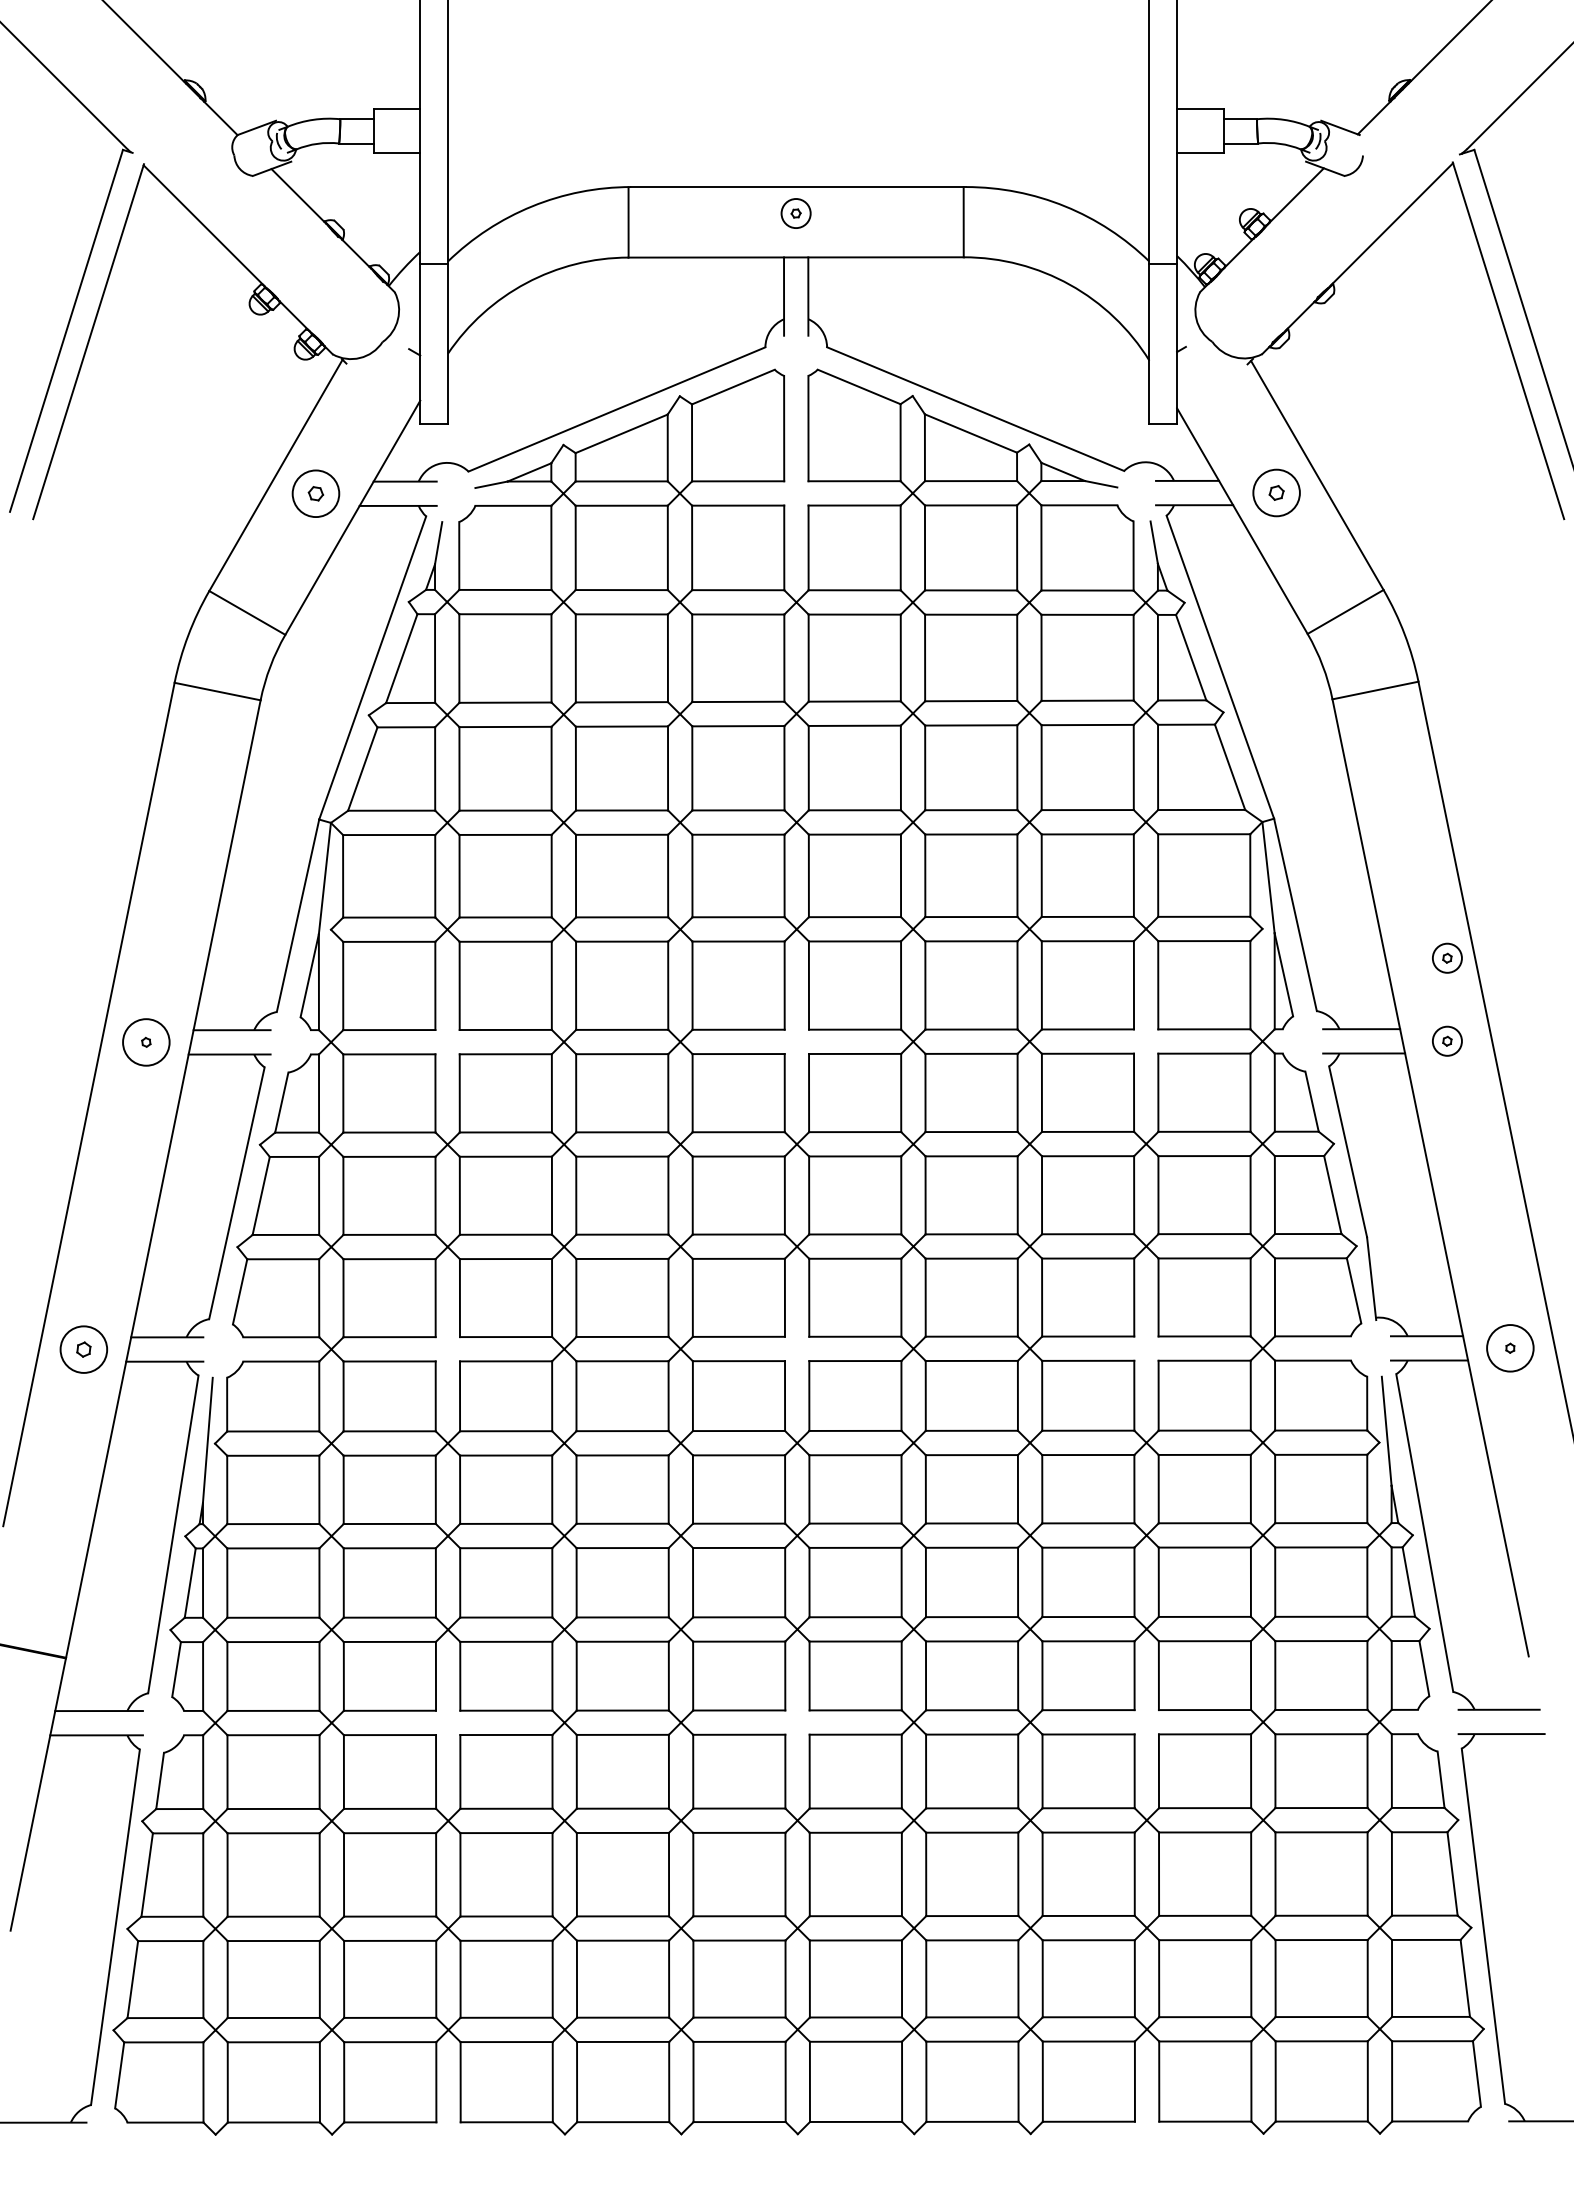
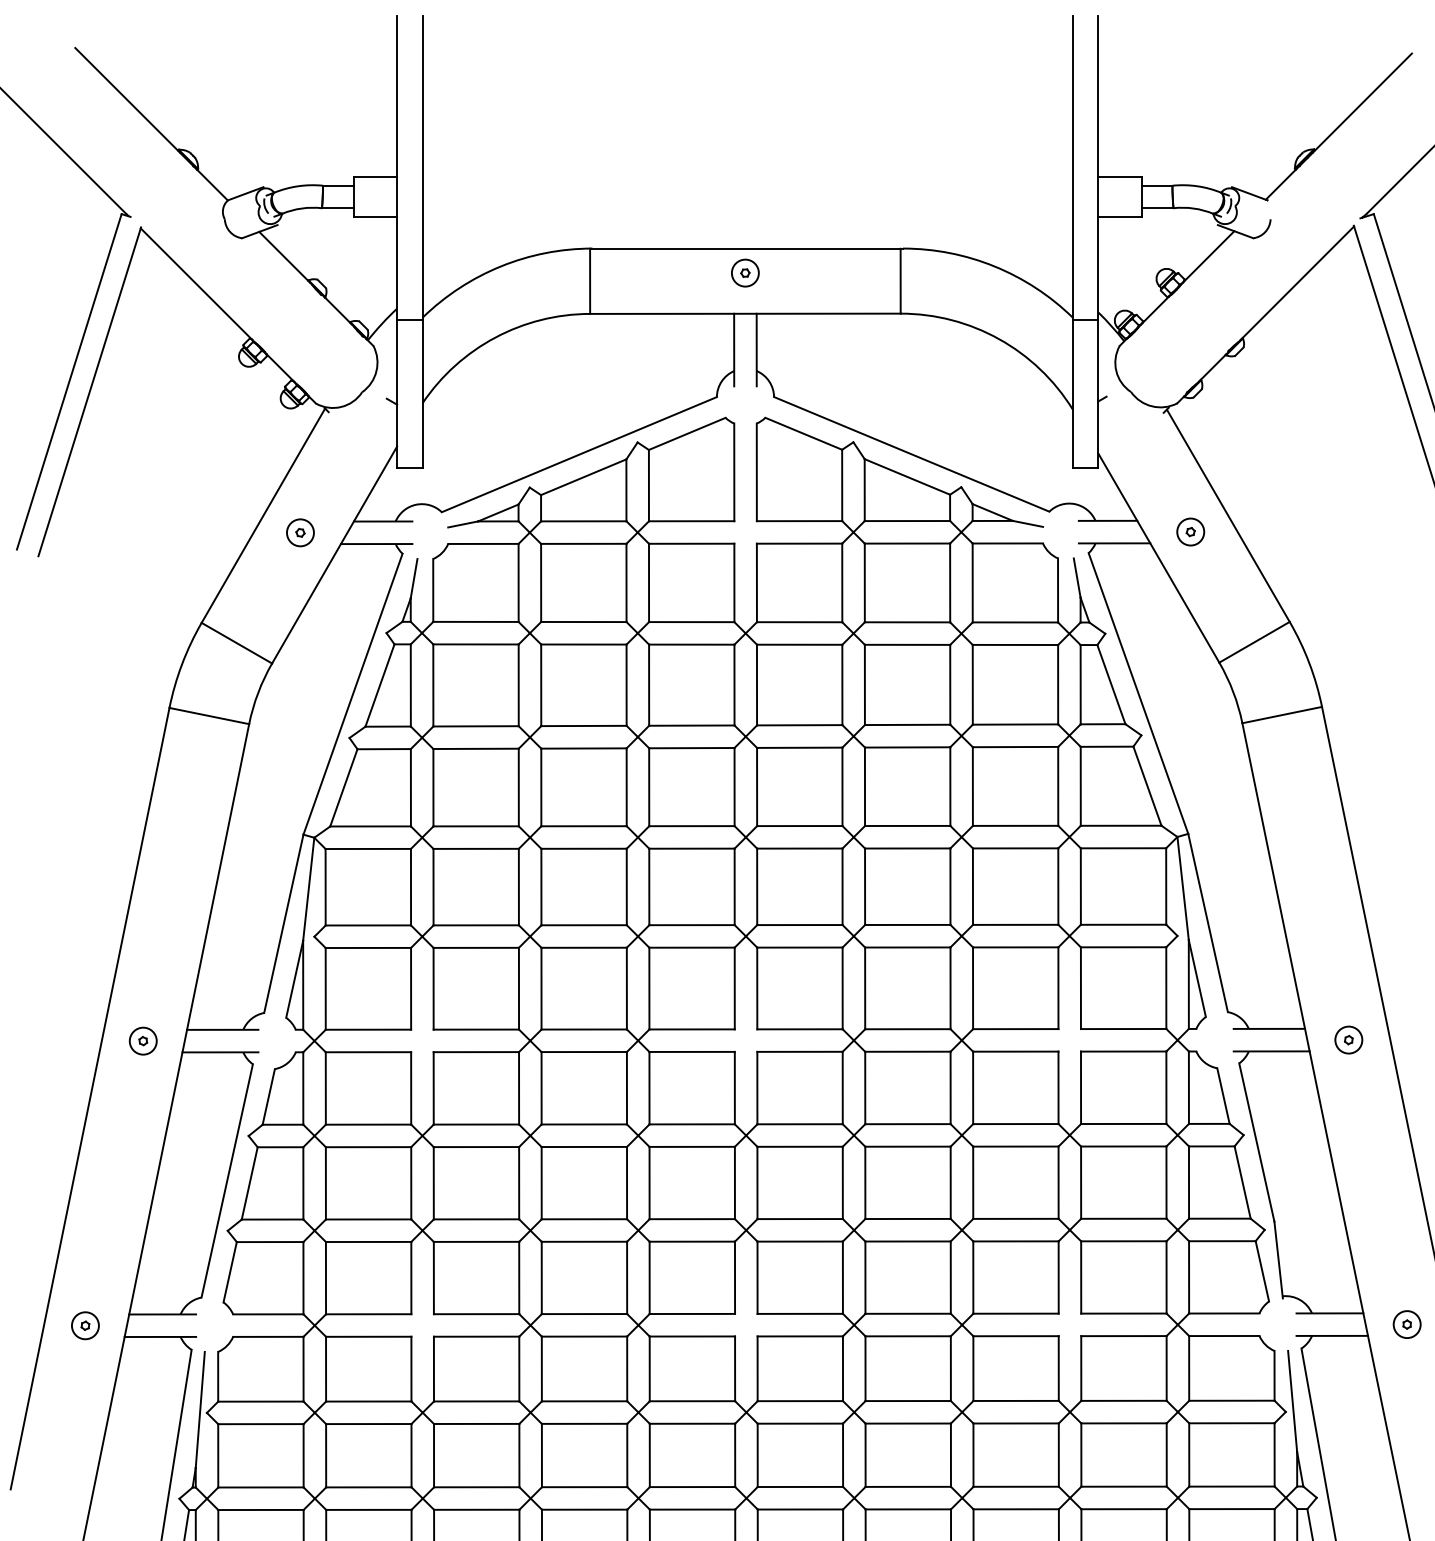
part: (1276, 492) -> (1190, 531), size x0.62
part: (315, 493) -> (300, 532), size x0.62
part: (1447, 957) -> (1348, 962), removed
circle: (145, 1041) -> (142, 1040), size x0.62
circle: (1509, 1347) -> (1406, 1323), size x0.62
part: (83, 1349) -> (85, 1325), size x0.62

